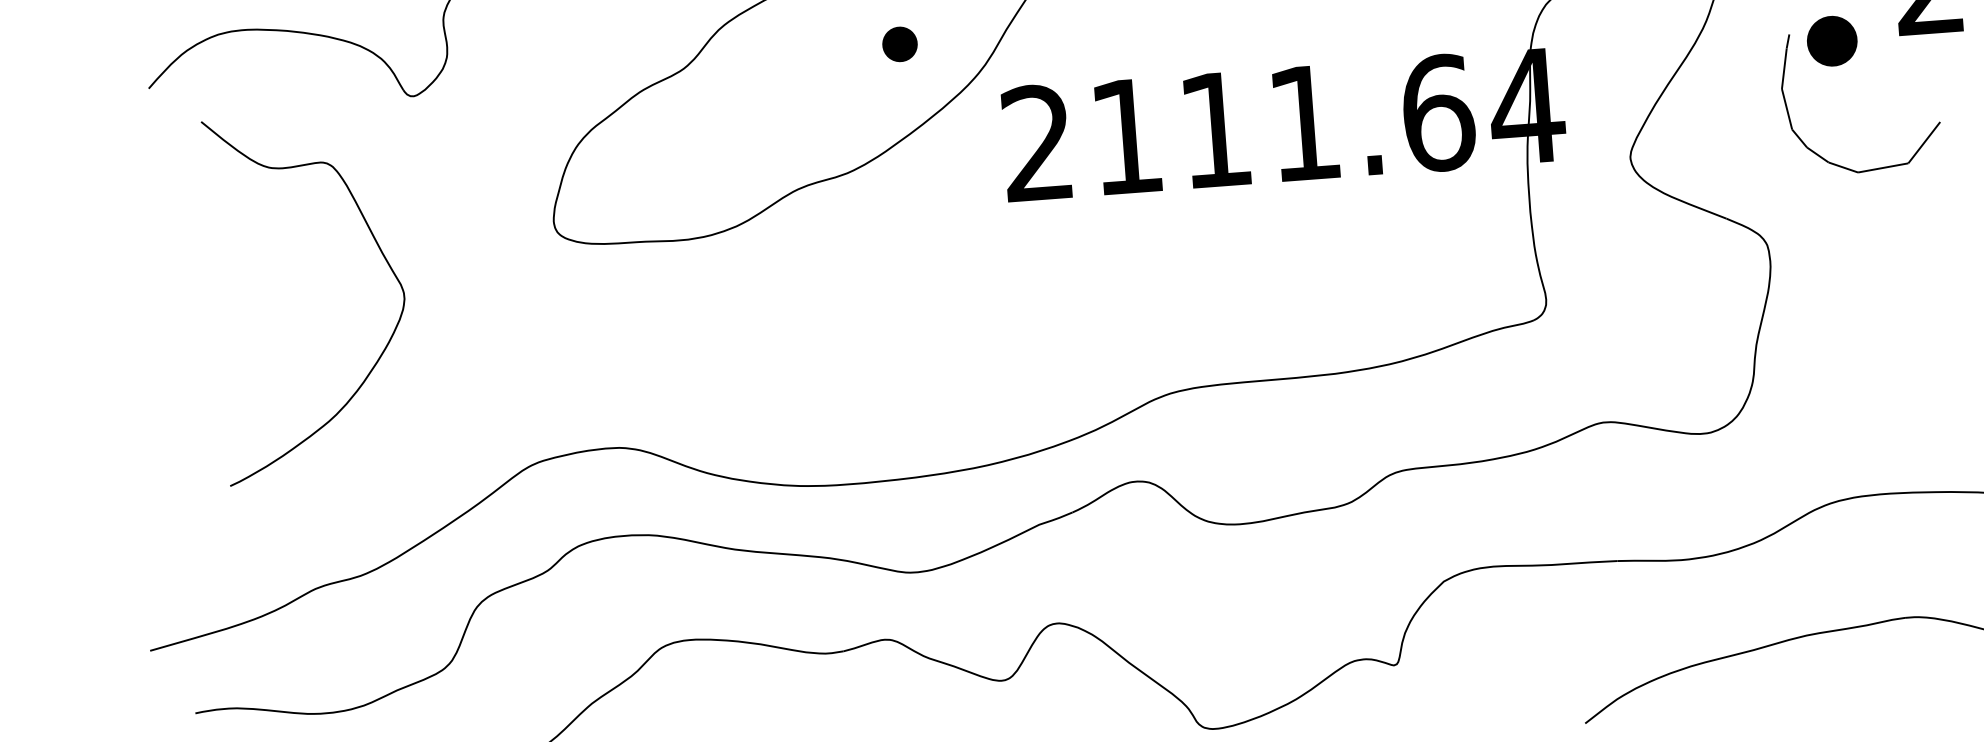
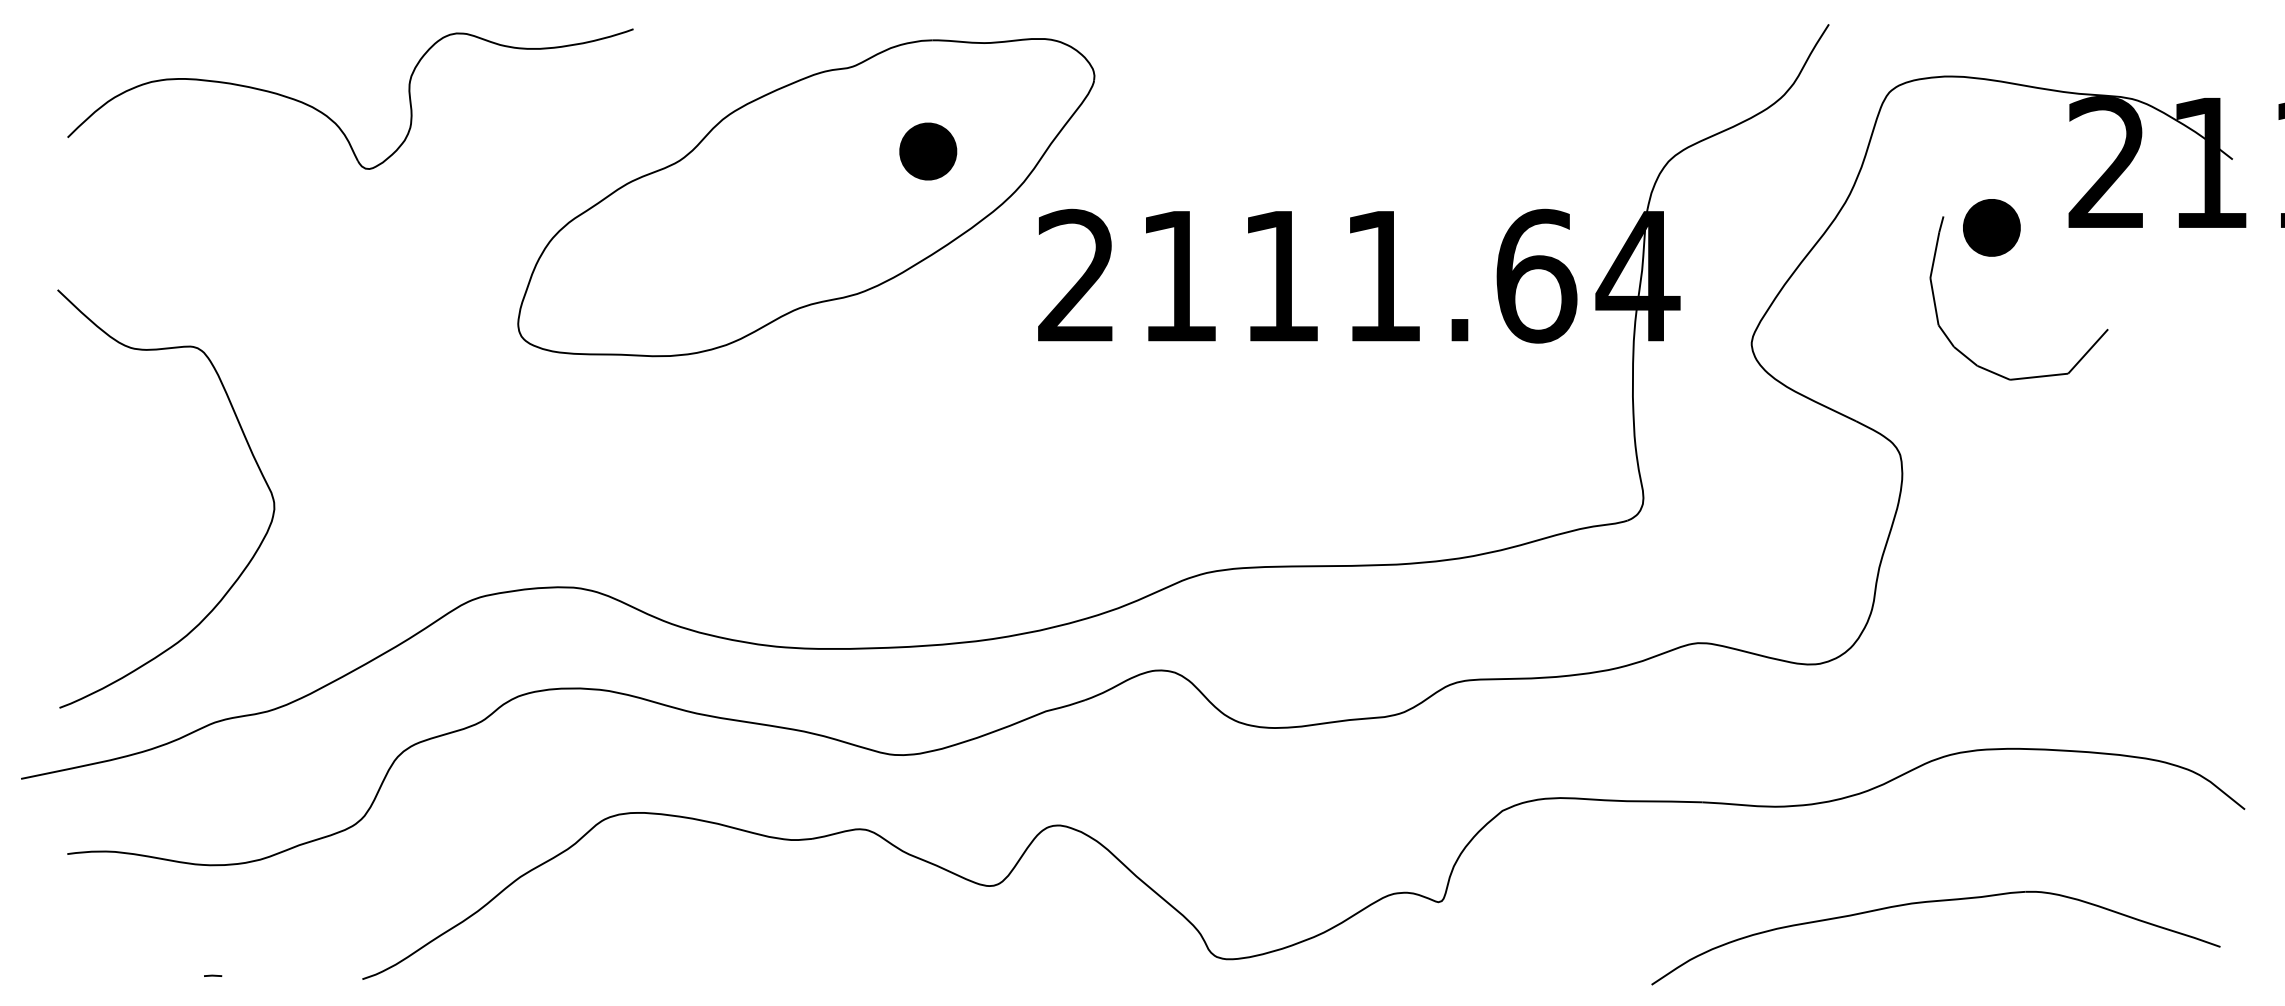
part: (900, 44) -> (928, 151), size x1.43
curve: (381, 254) -> (252, 456), moved

